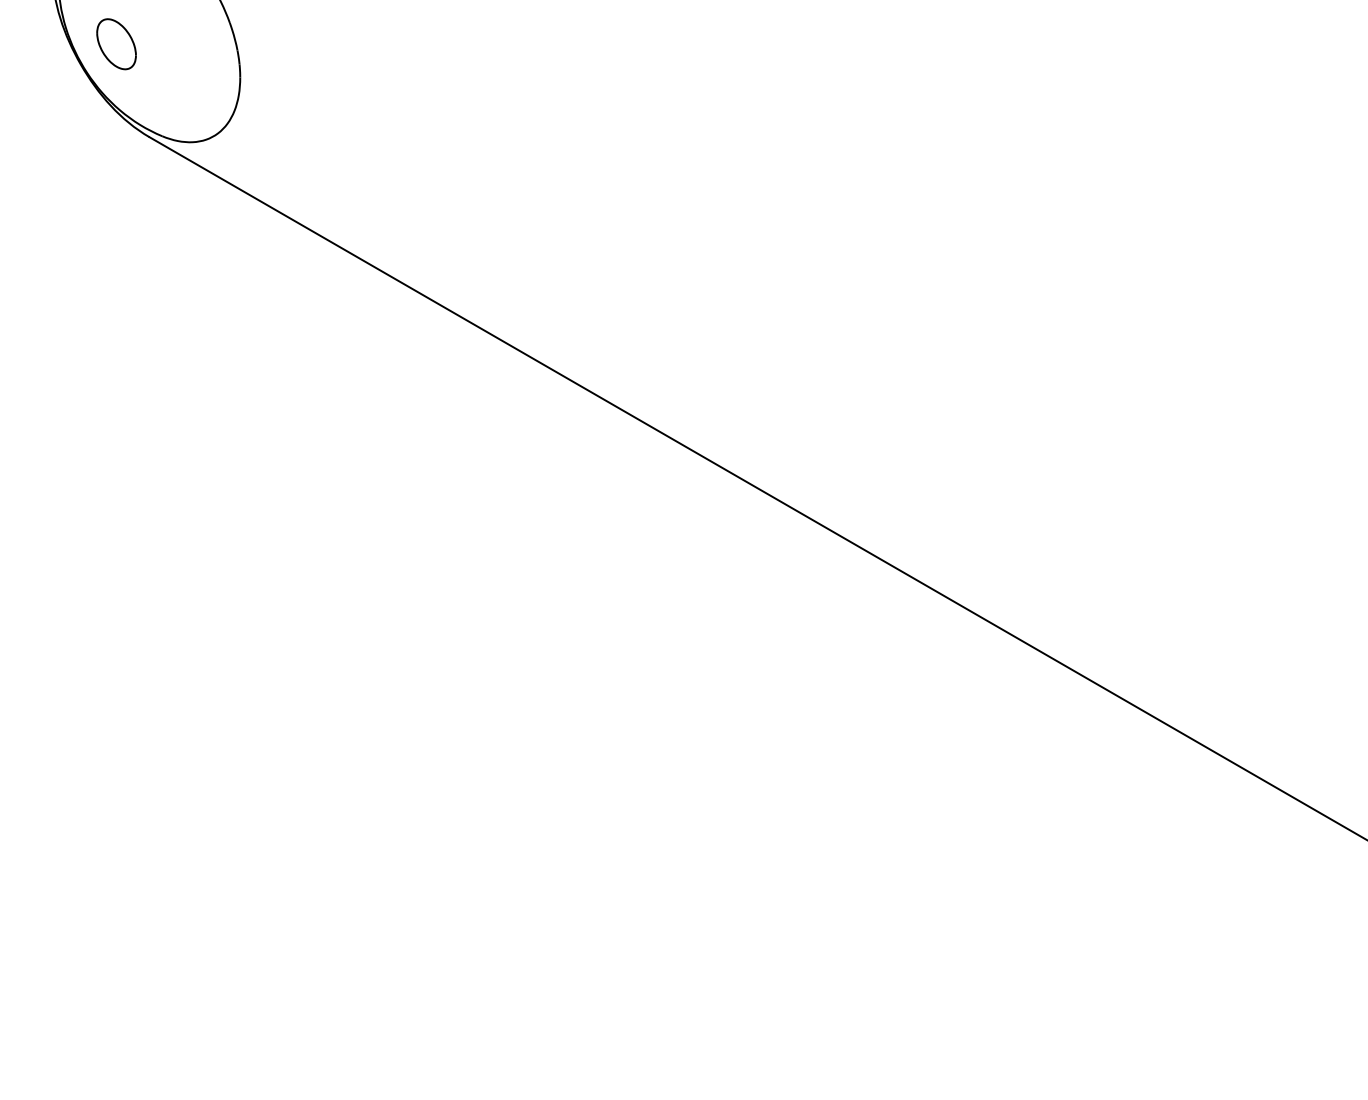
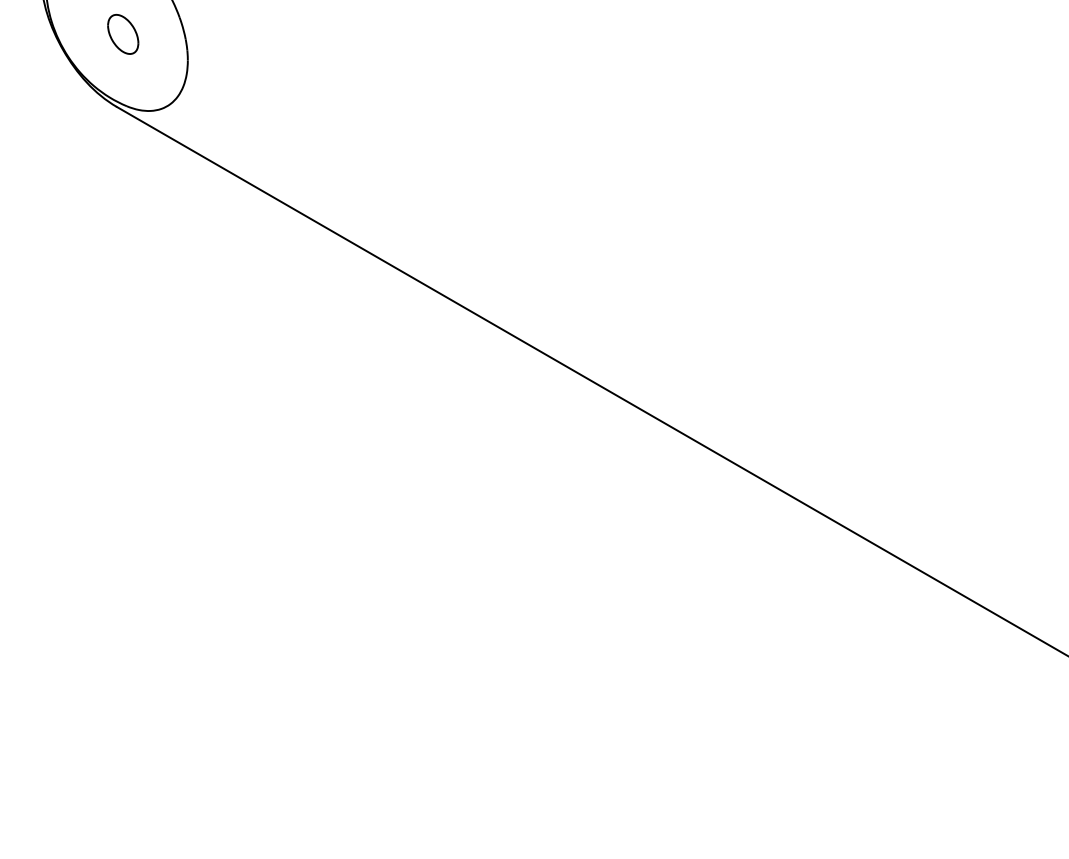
part: (116, 44) -> (123, 34), moved

